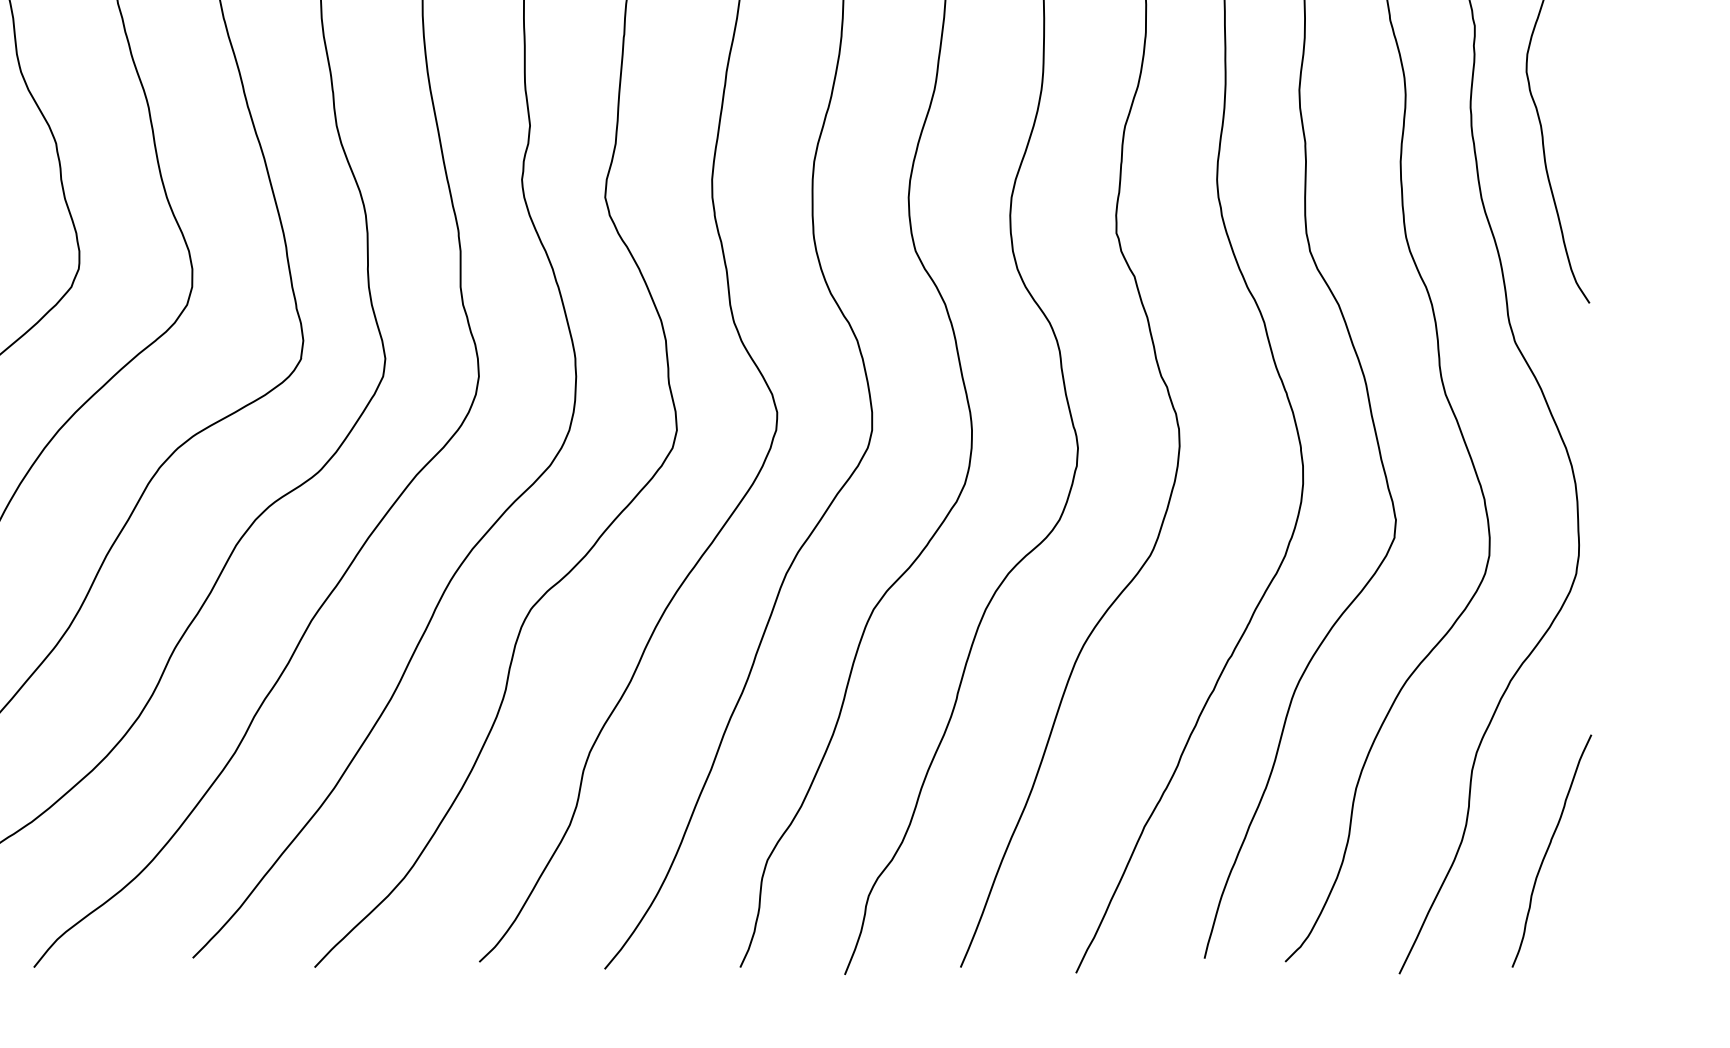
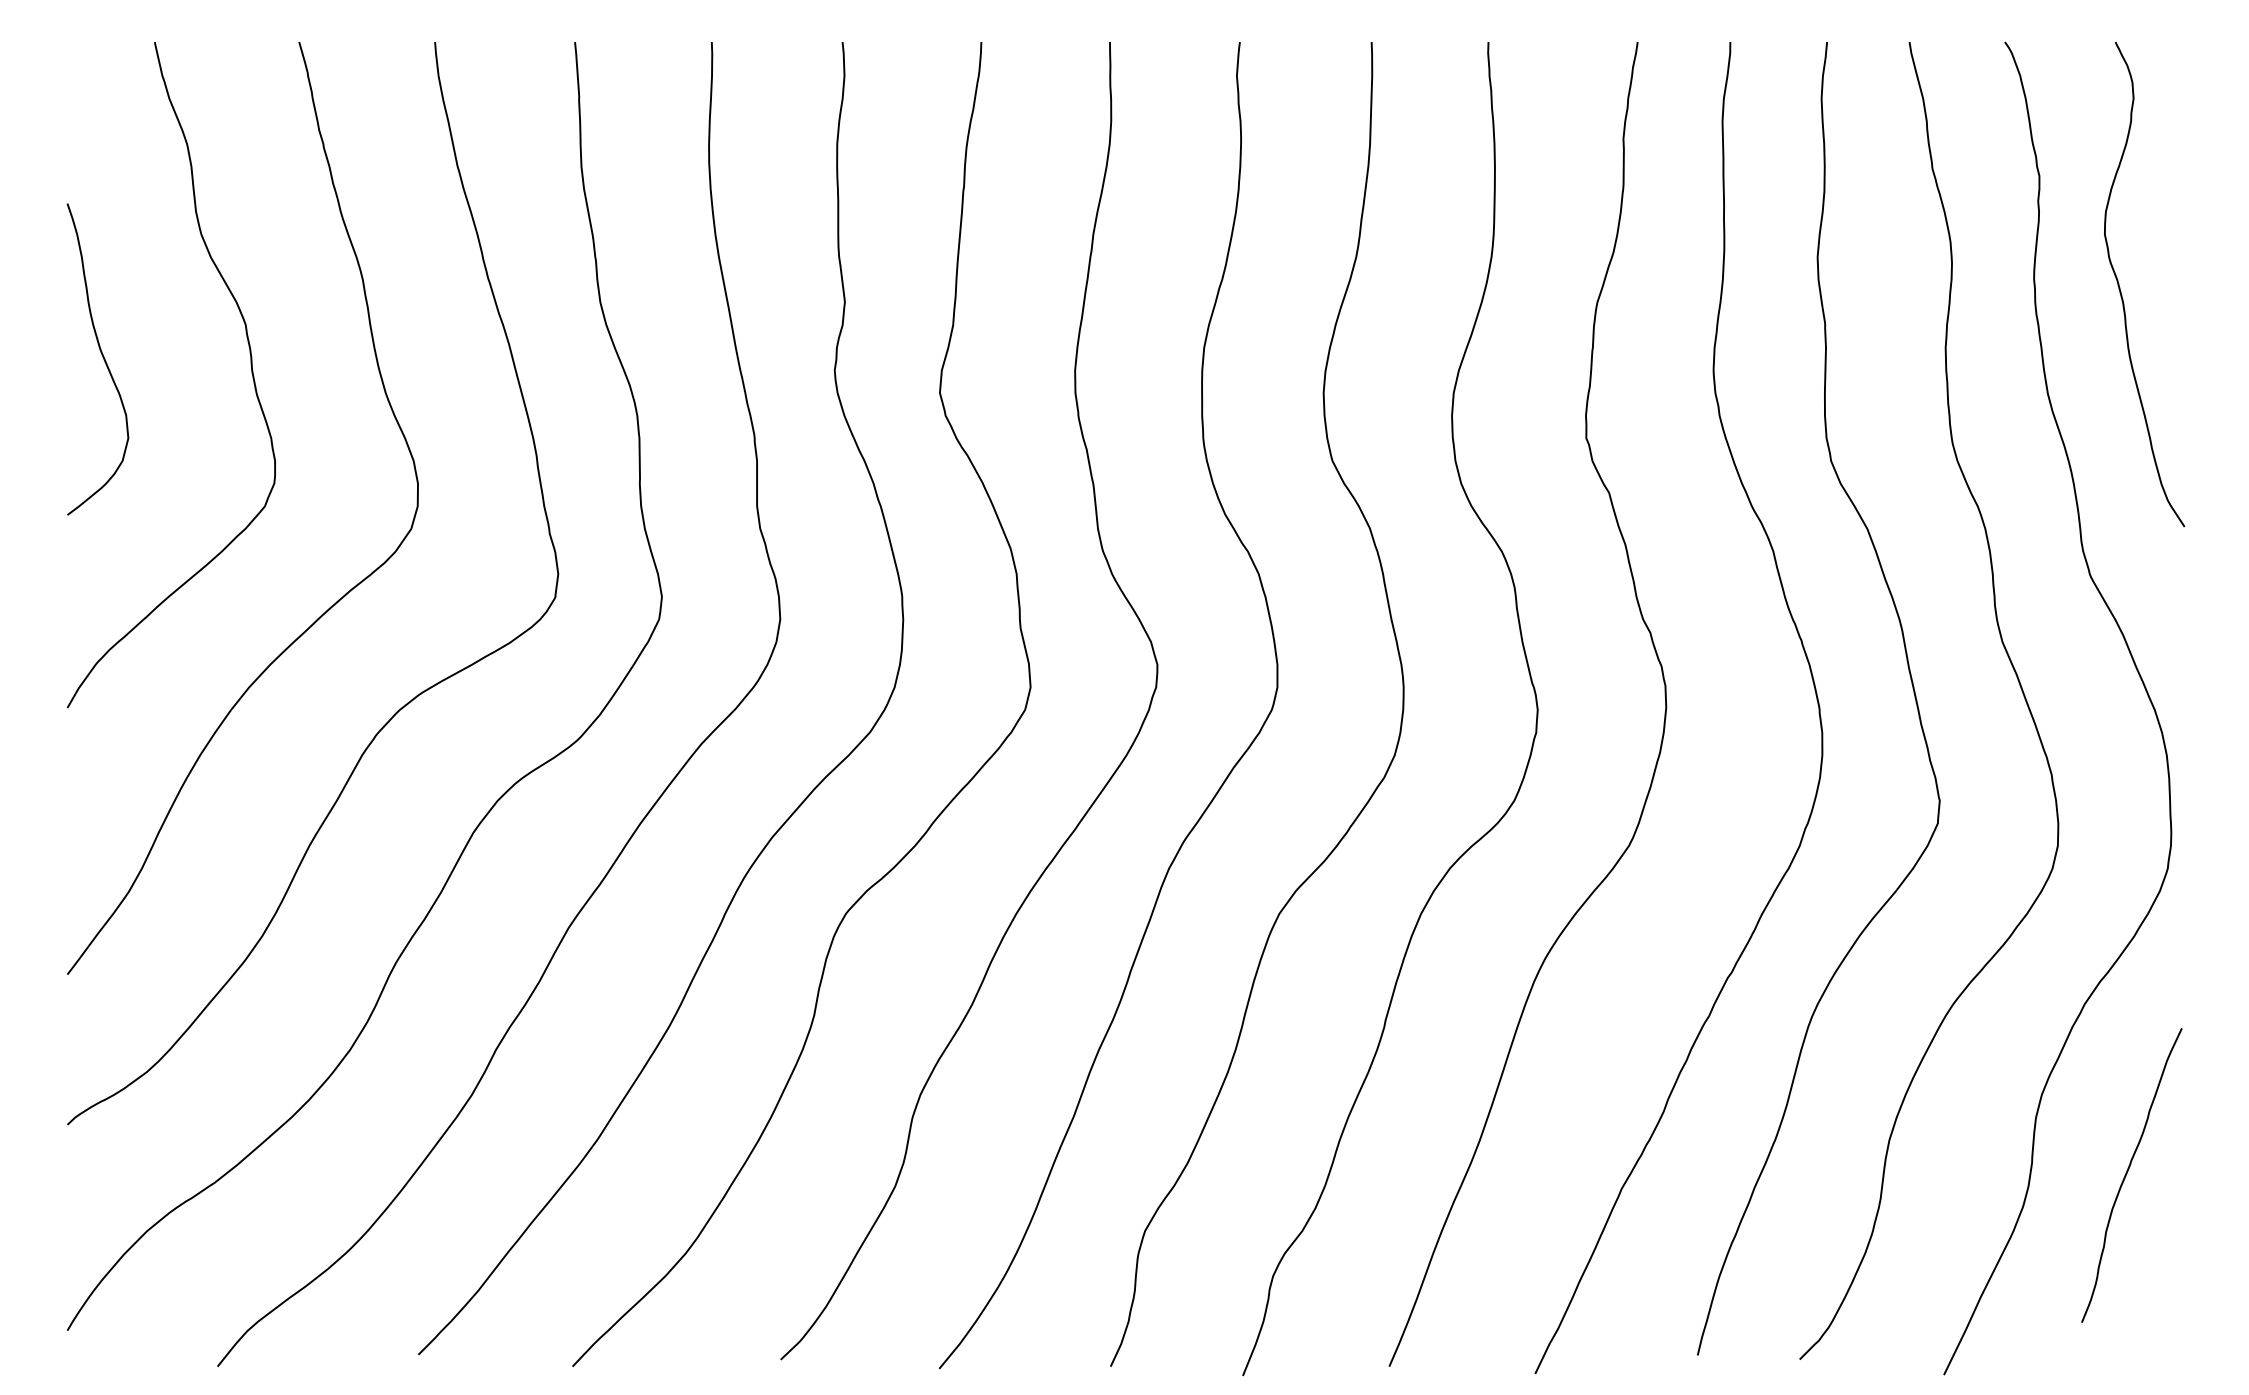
curve: (1548, 850) -> (2127, 1174), moved

